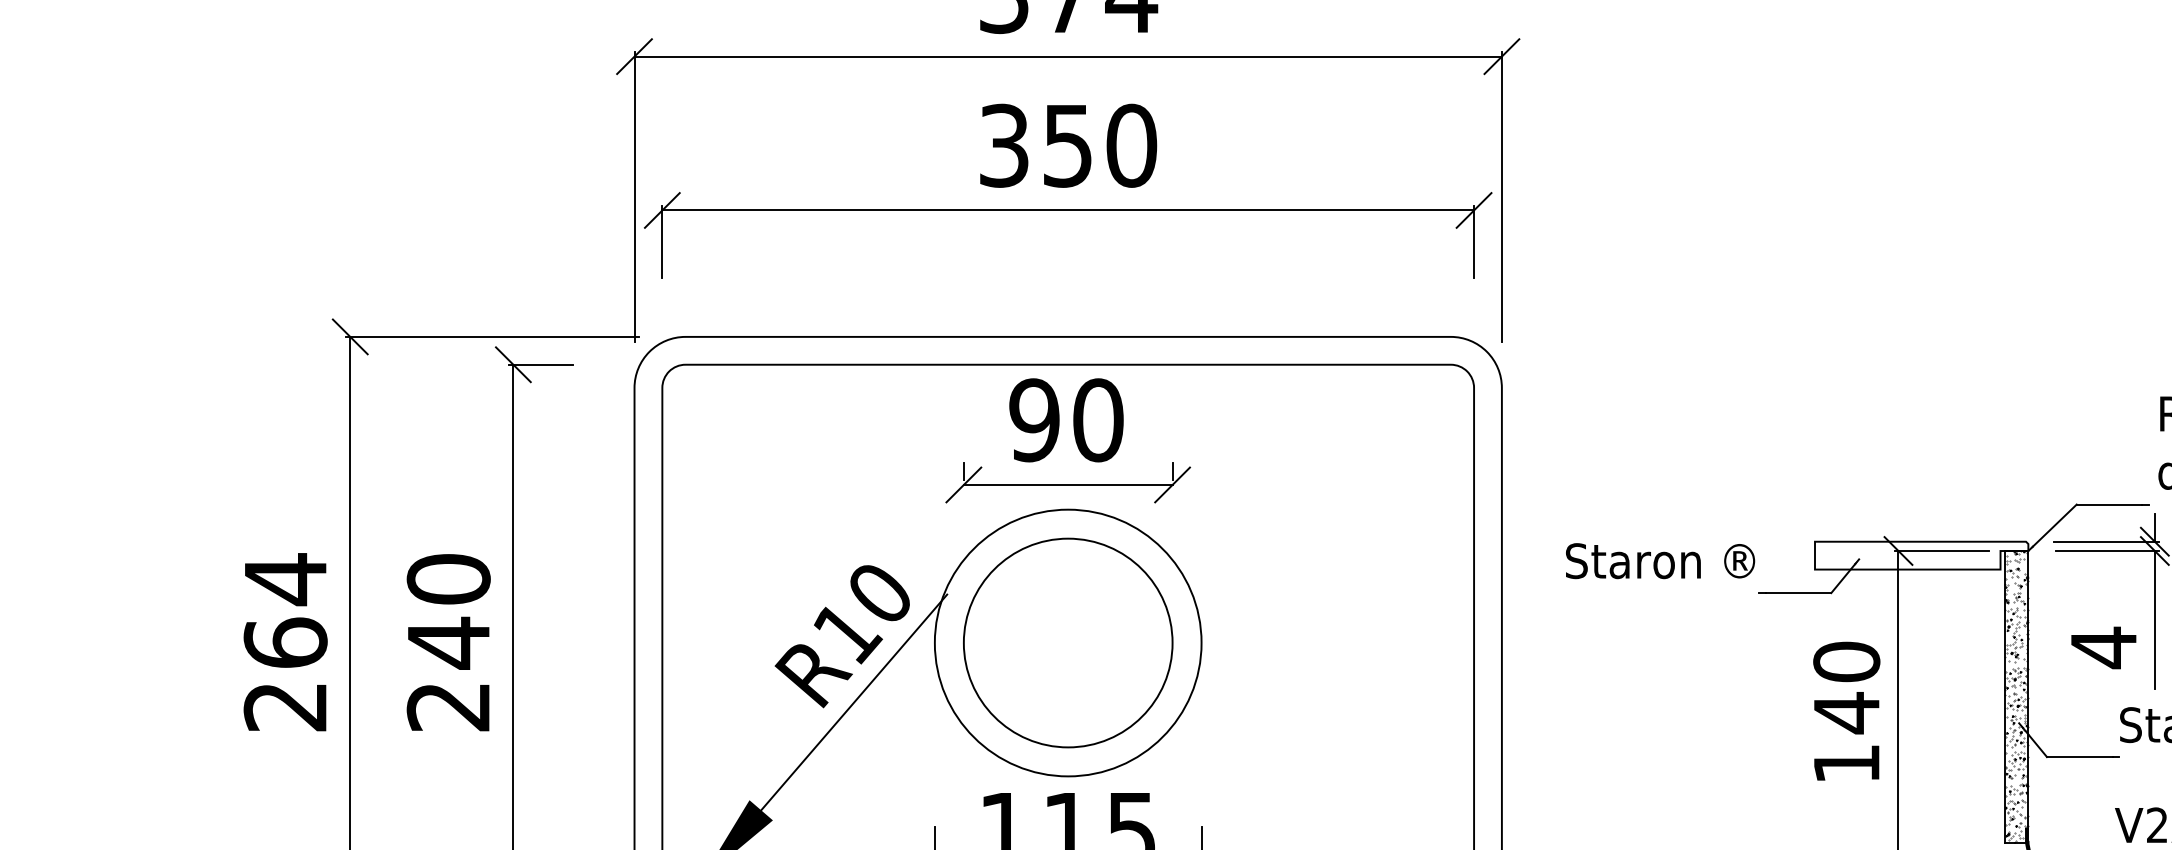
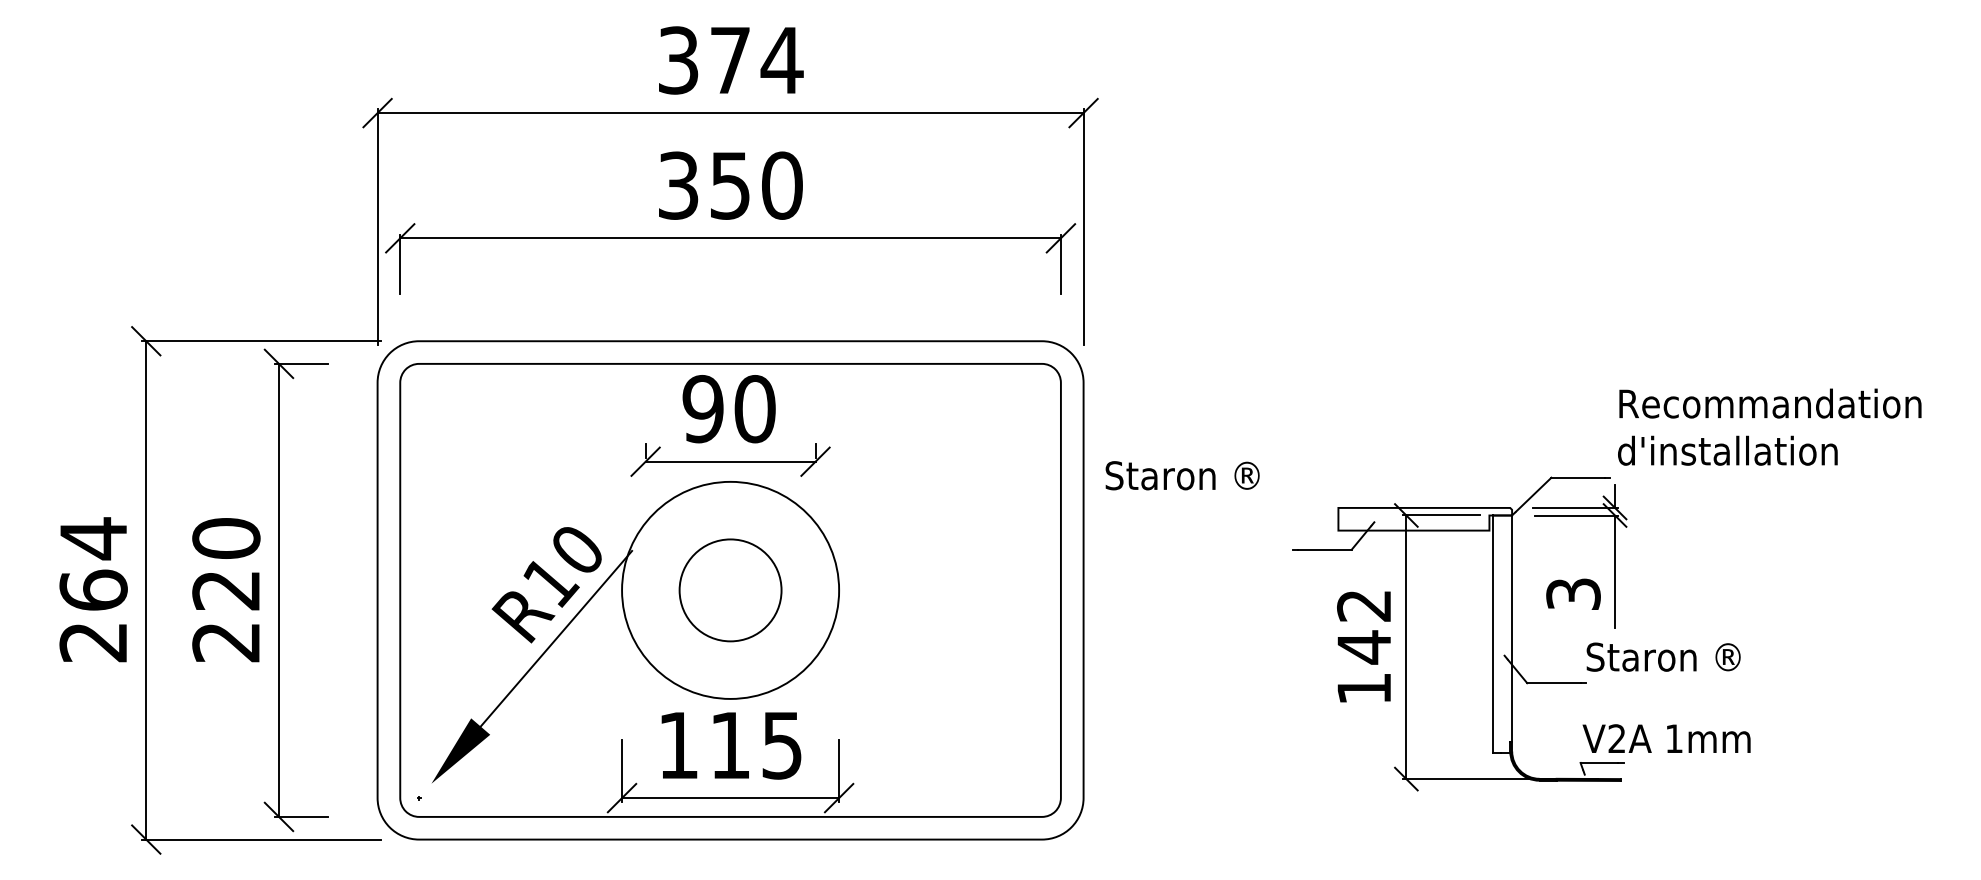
text: (1660, 560) -> (1182, 475), moved
text: (447, 643) -> (225, 590), 240 -> 220
circle: (1068, 643) -> (730, 590), size x0.6
text: (2103, 648) -> (1573, 594), 4 -> 3
text: (1847, 661) -> (1364, 605), 140 -> 142
hatch: (2016, 697) -> (1502, 634), removed

